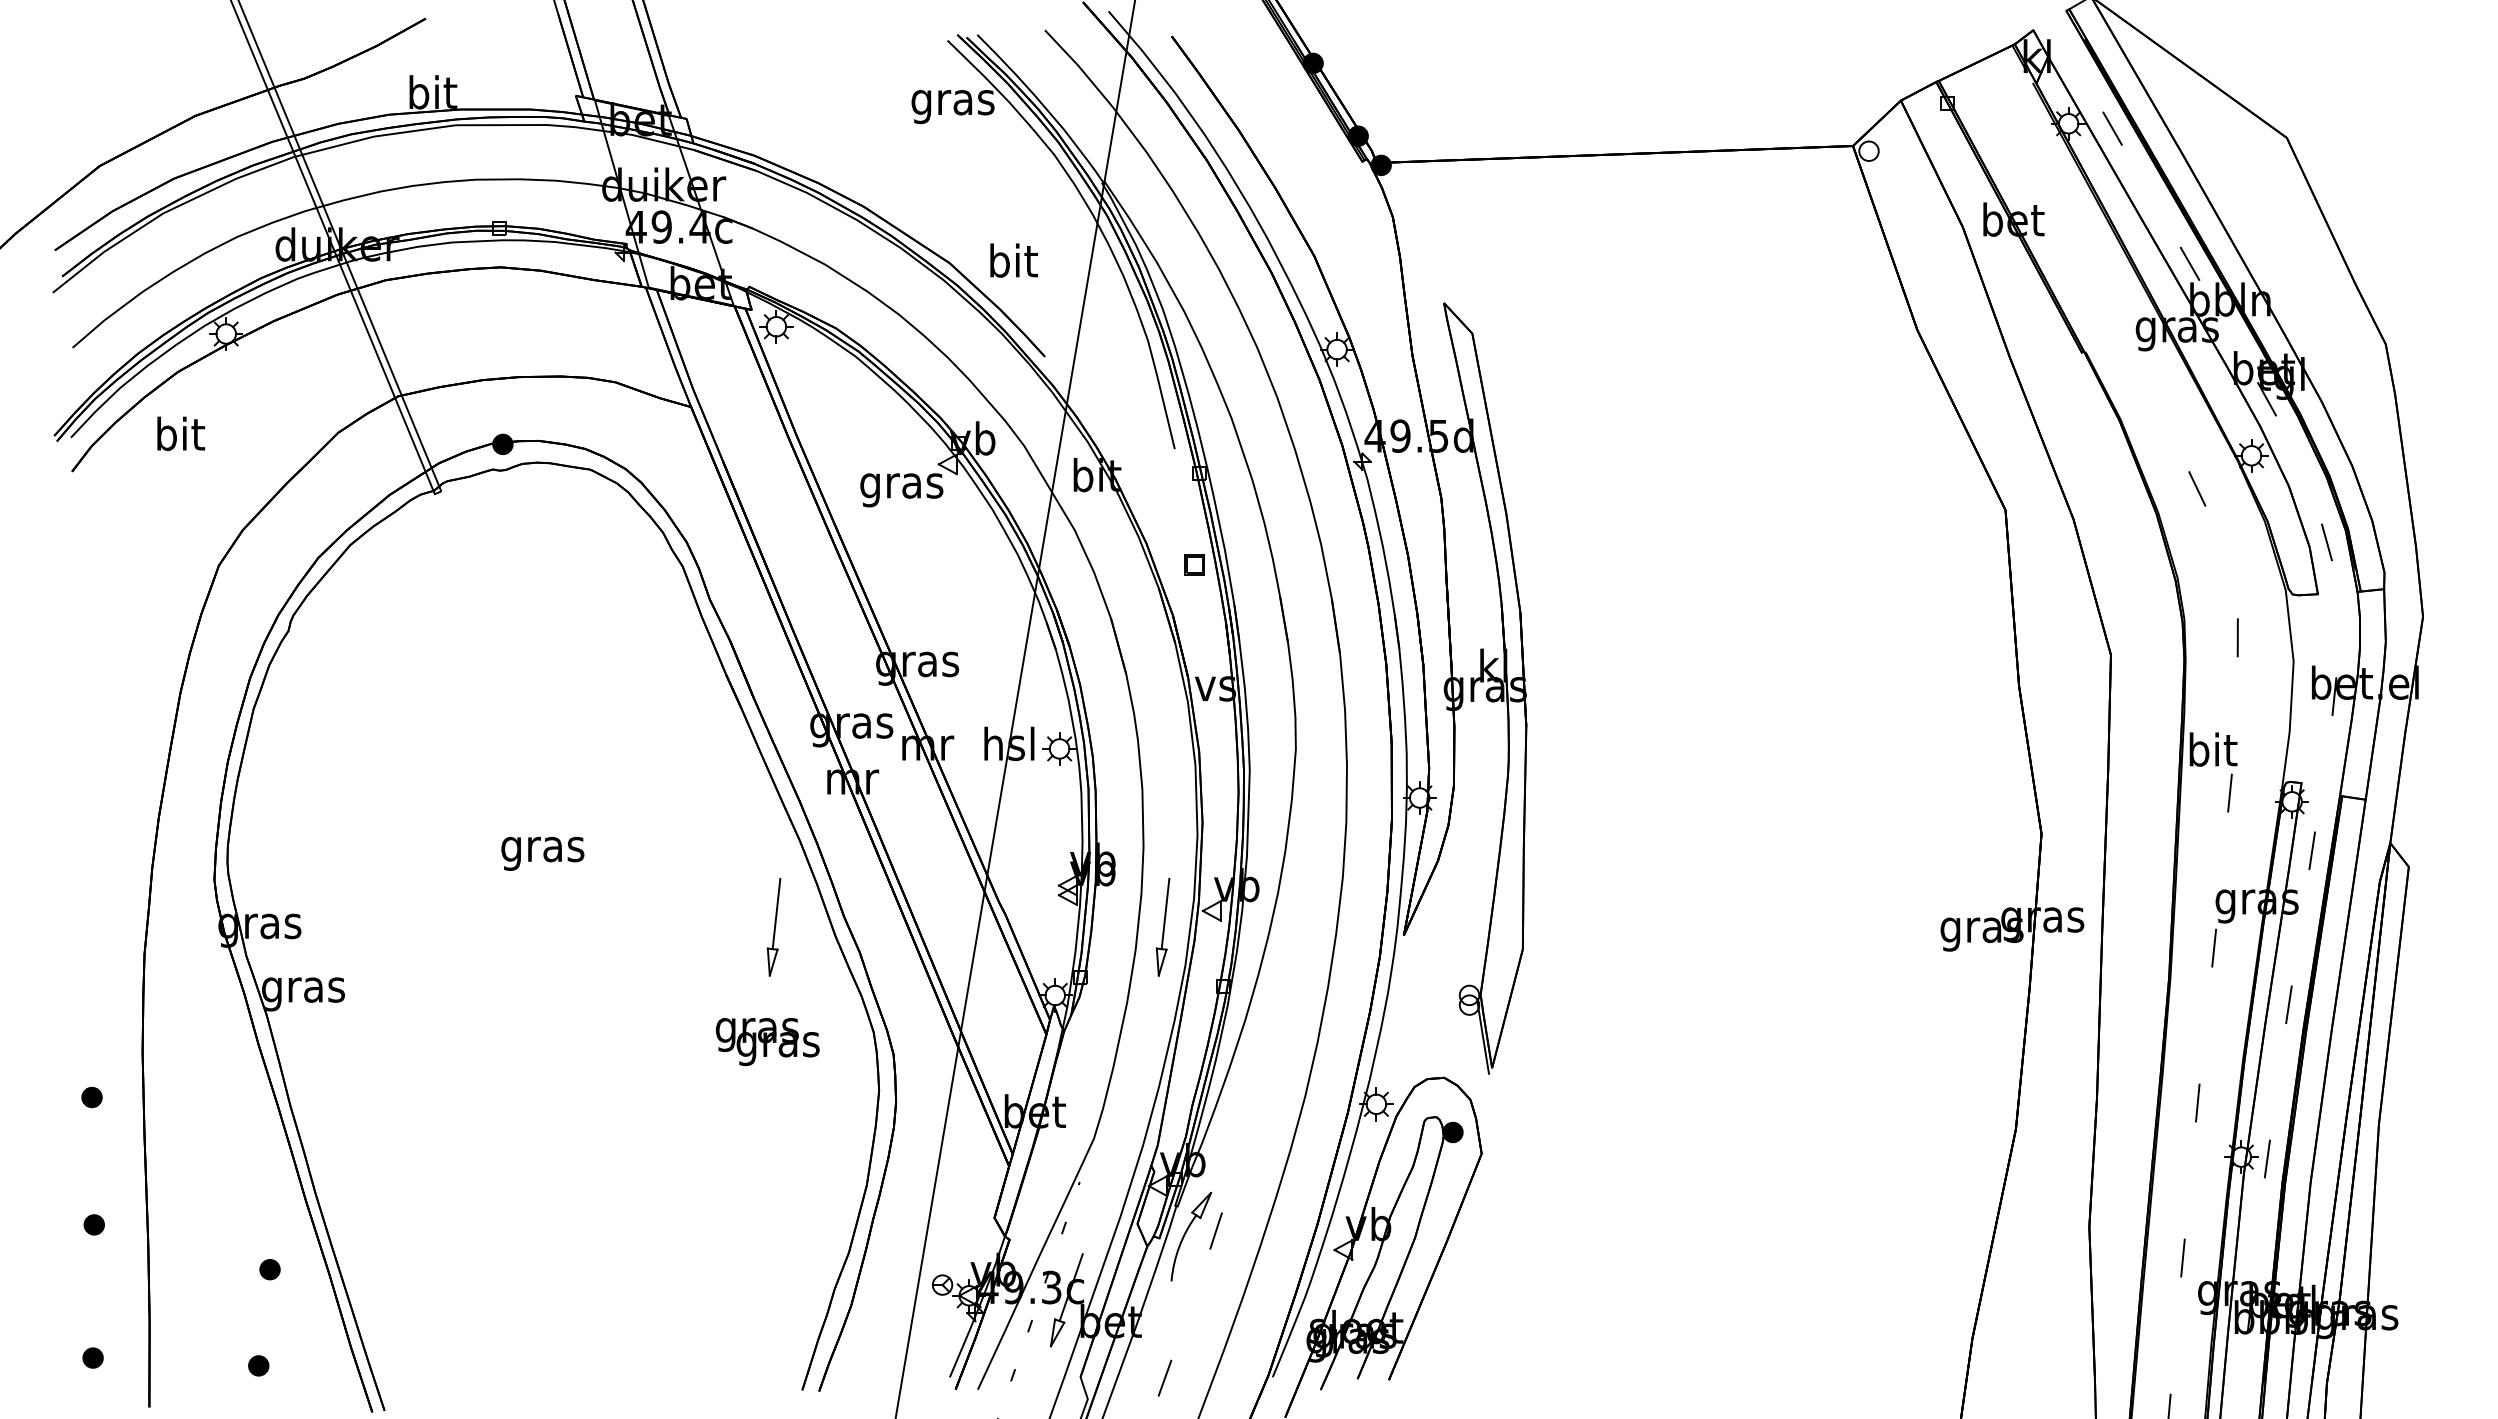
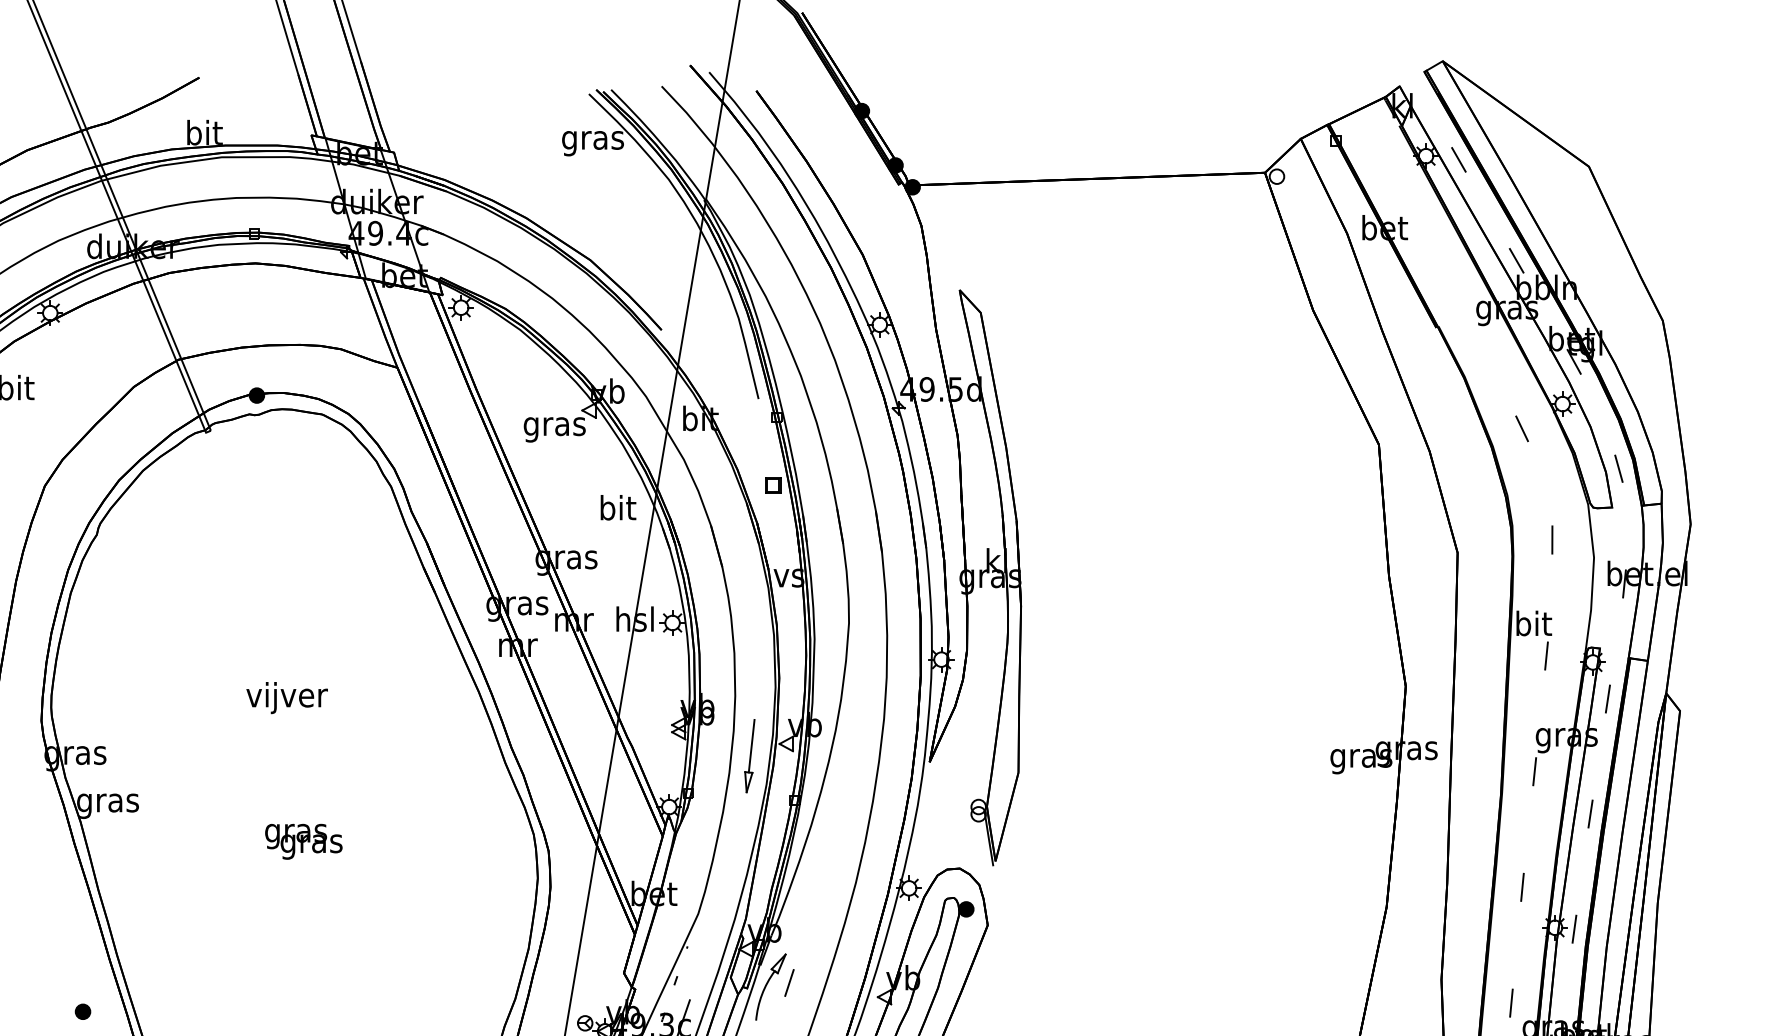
text: (1013, 260) -> (618, 507), moved
text: (543, 849) -> (287, 698), gras -> vijver
part: (773, 926) -> (458, 755), removed
text: (767, 1042) -> (303, 842), moved

